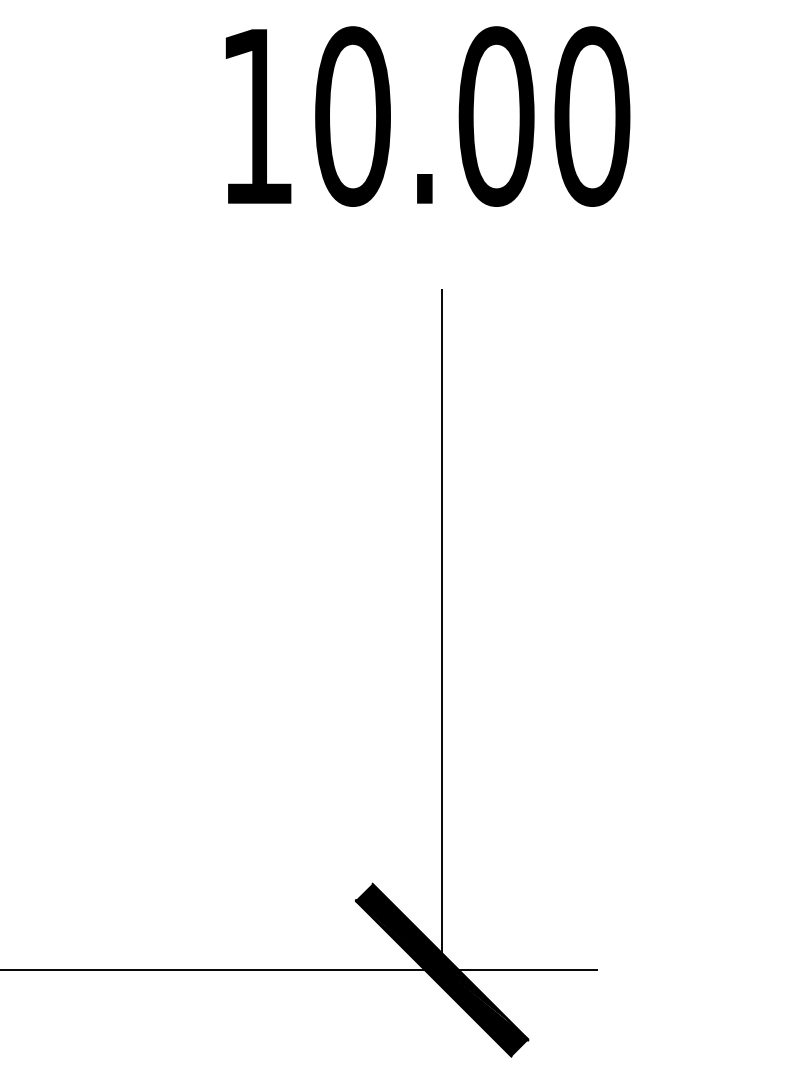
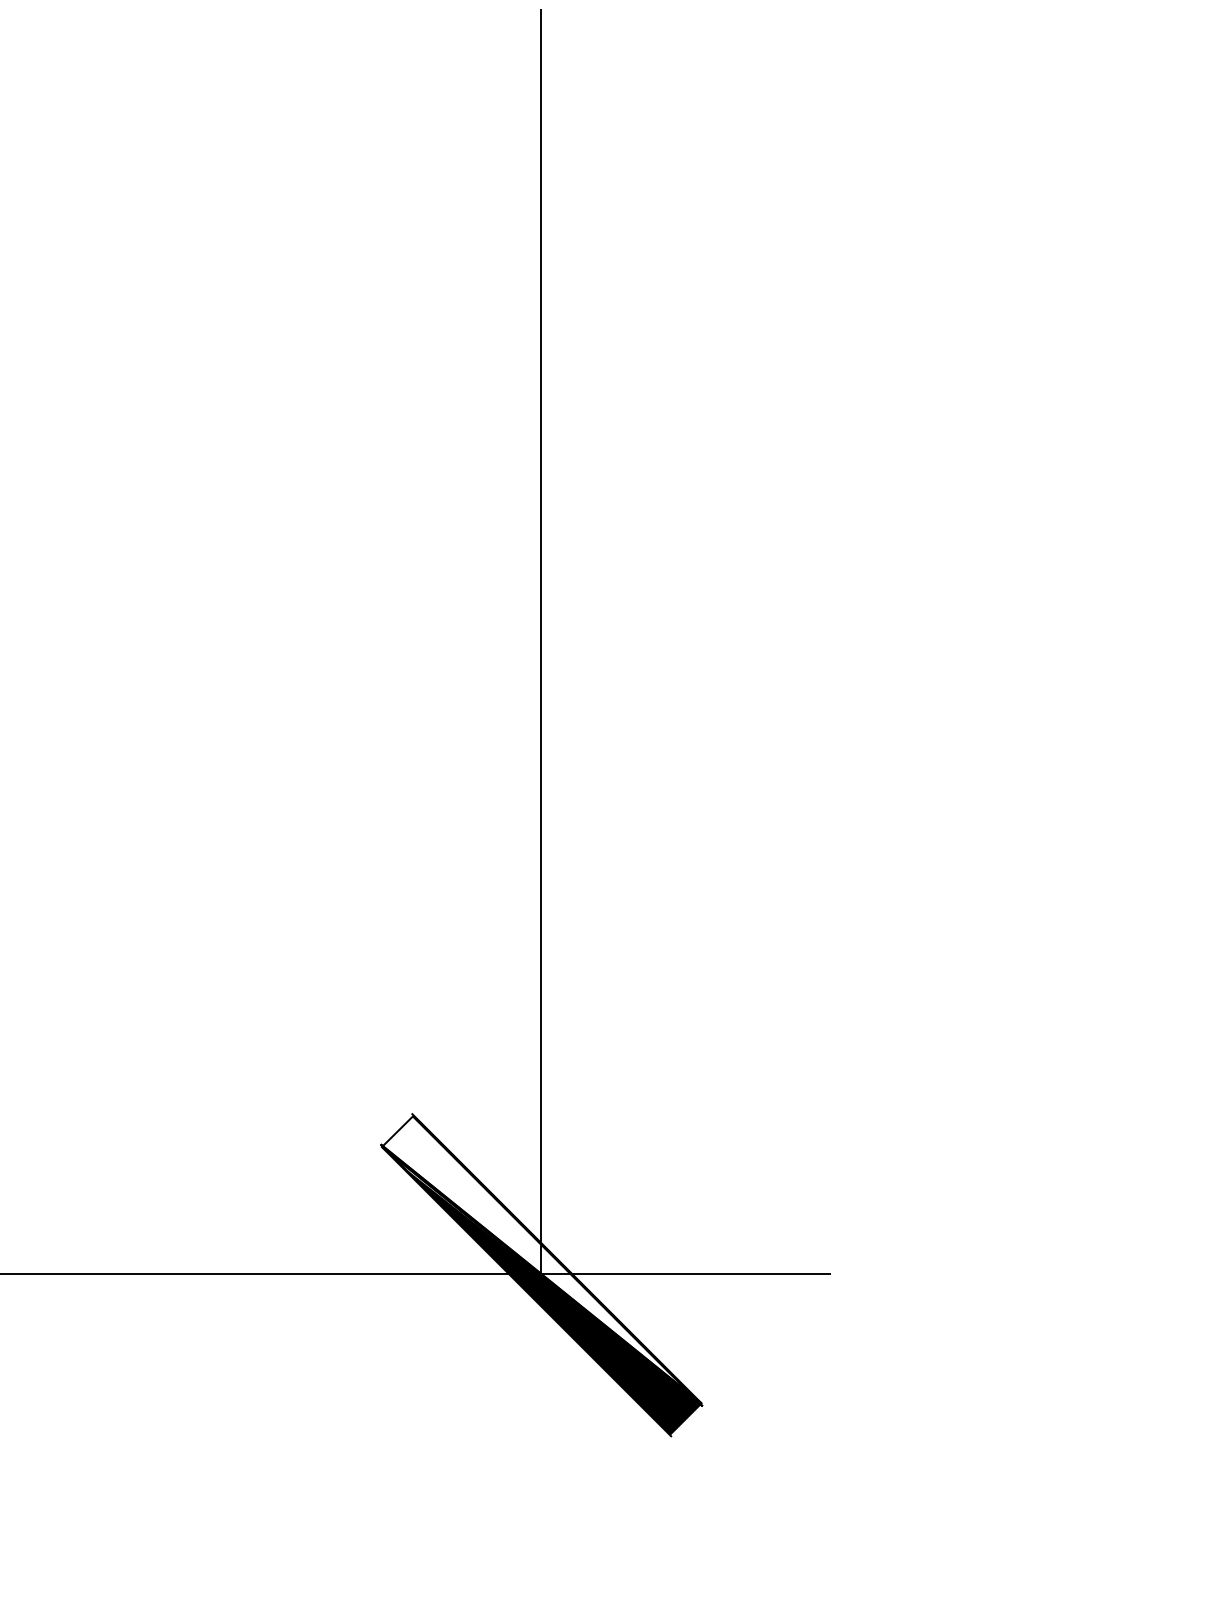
fill: (436, 956) -> (531, 1249), removed

